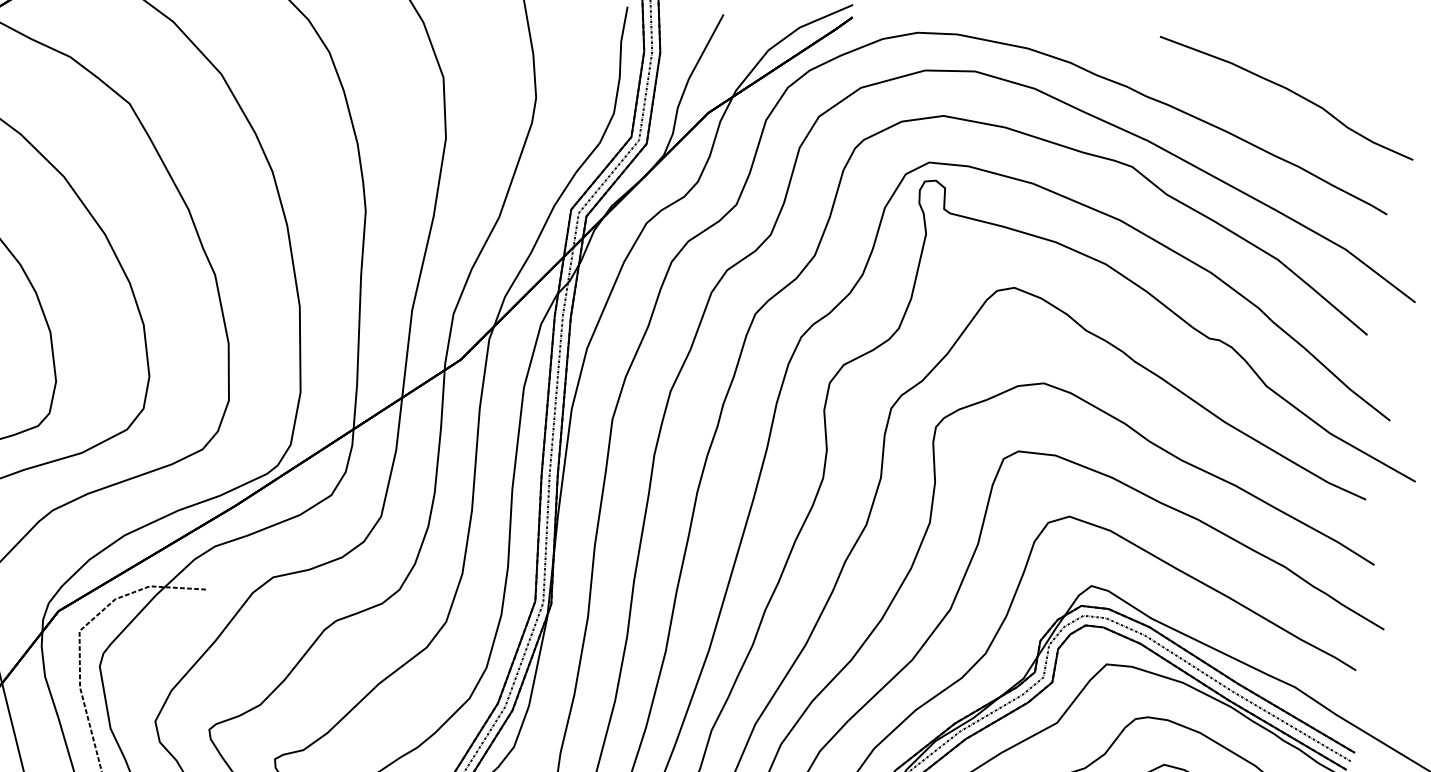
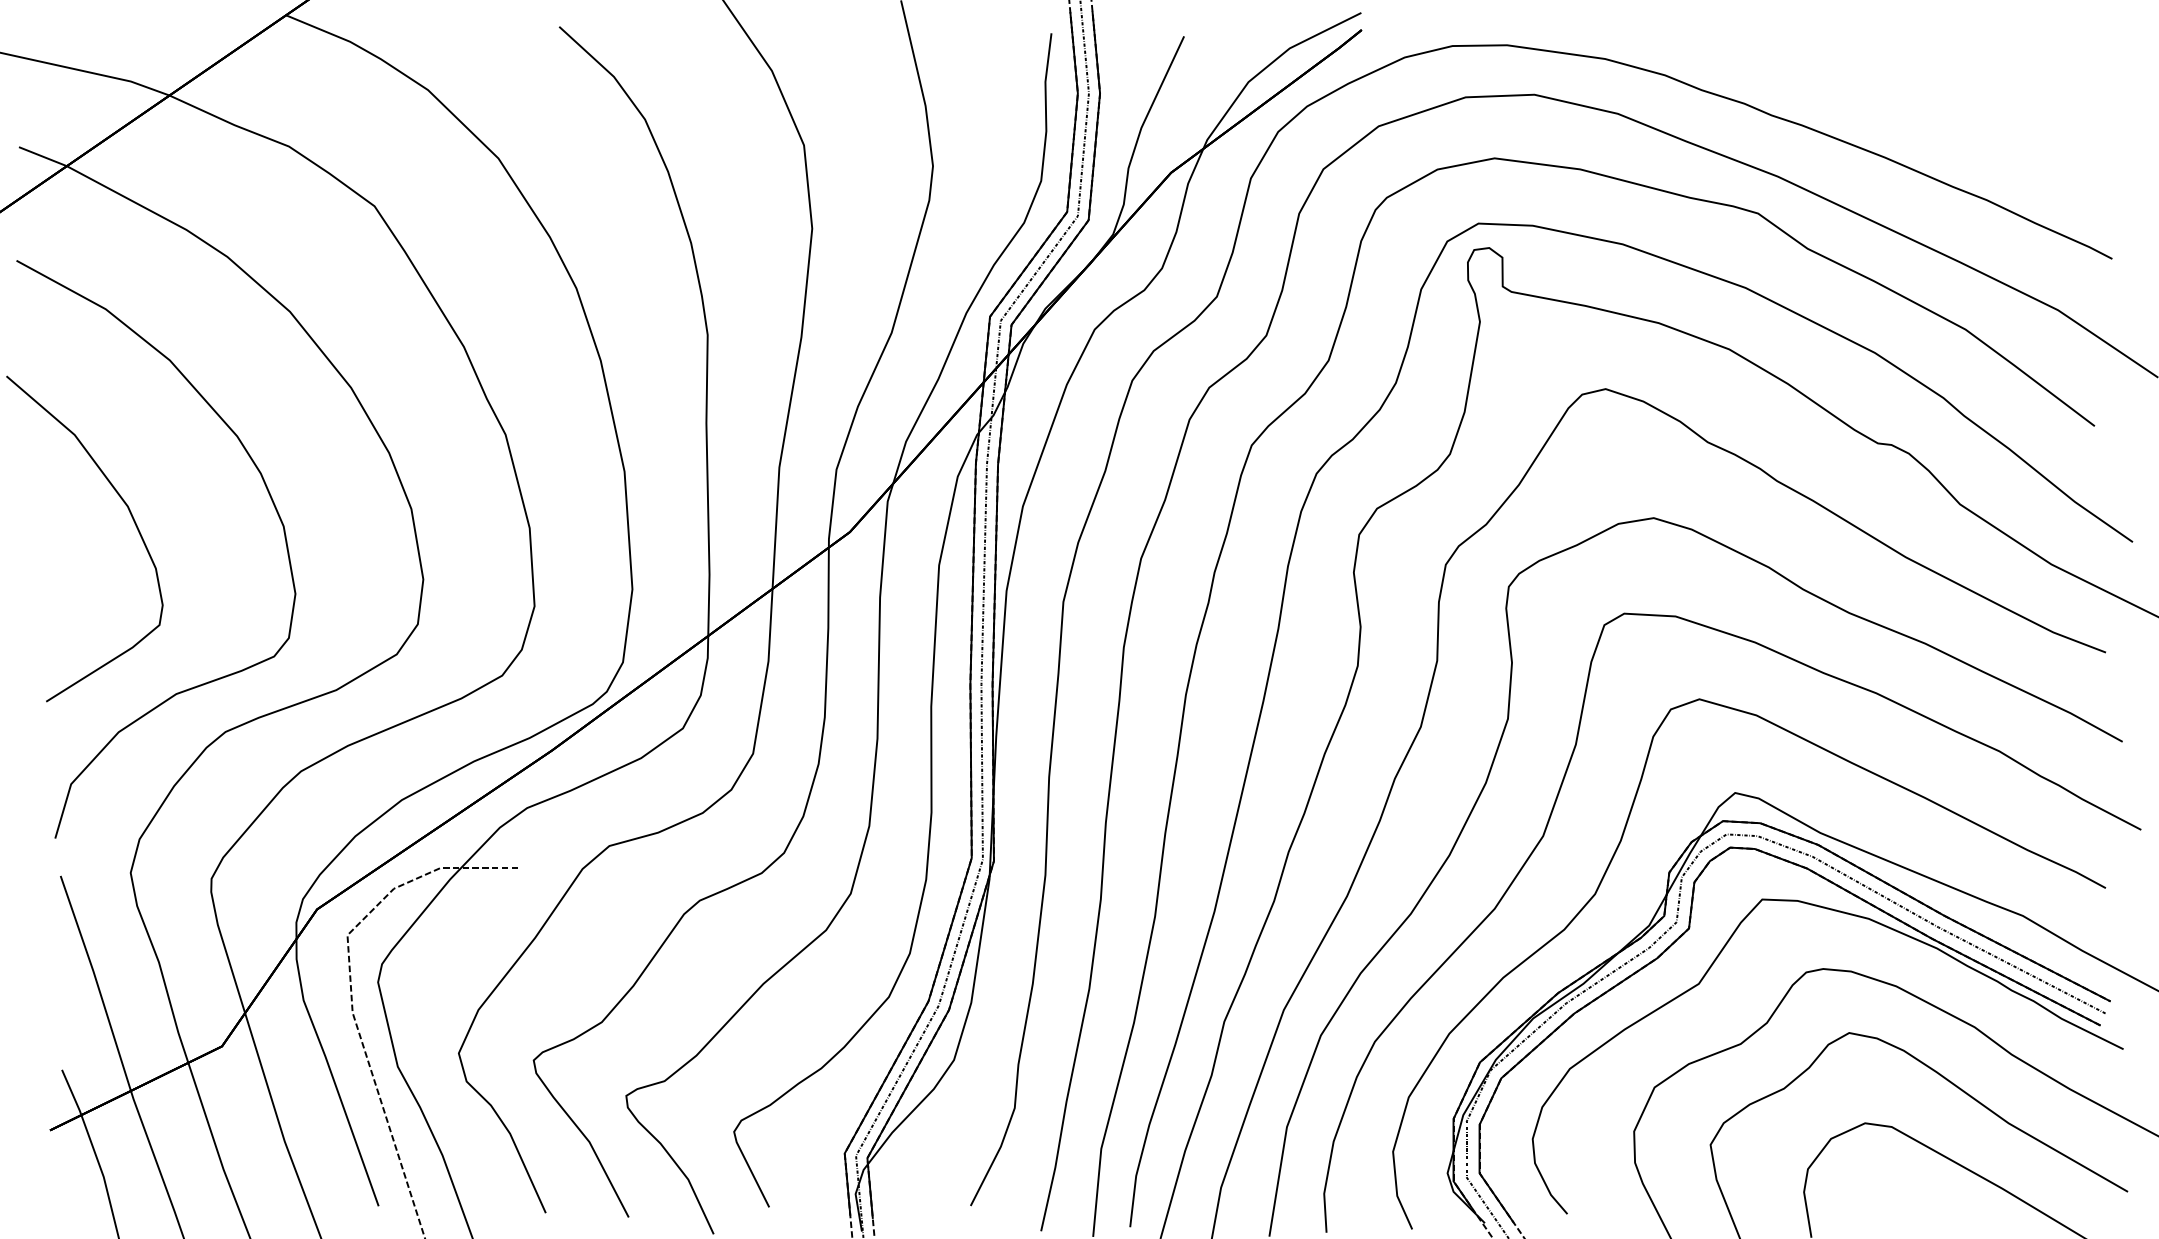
curve: (1290, 91) -> (1969, 97), removed

